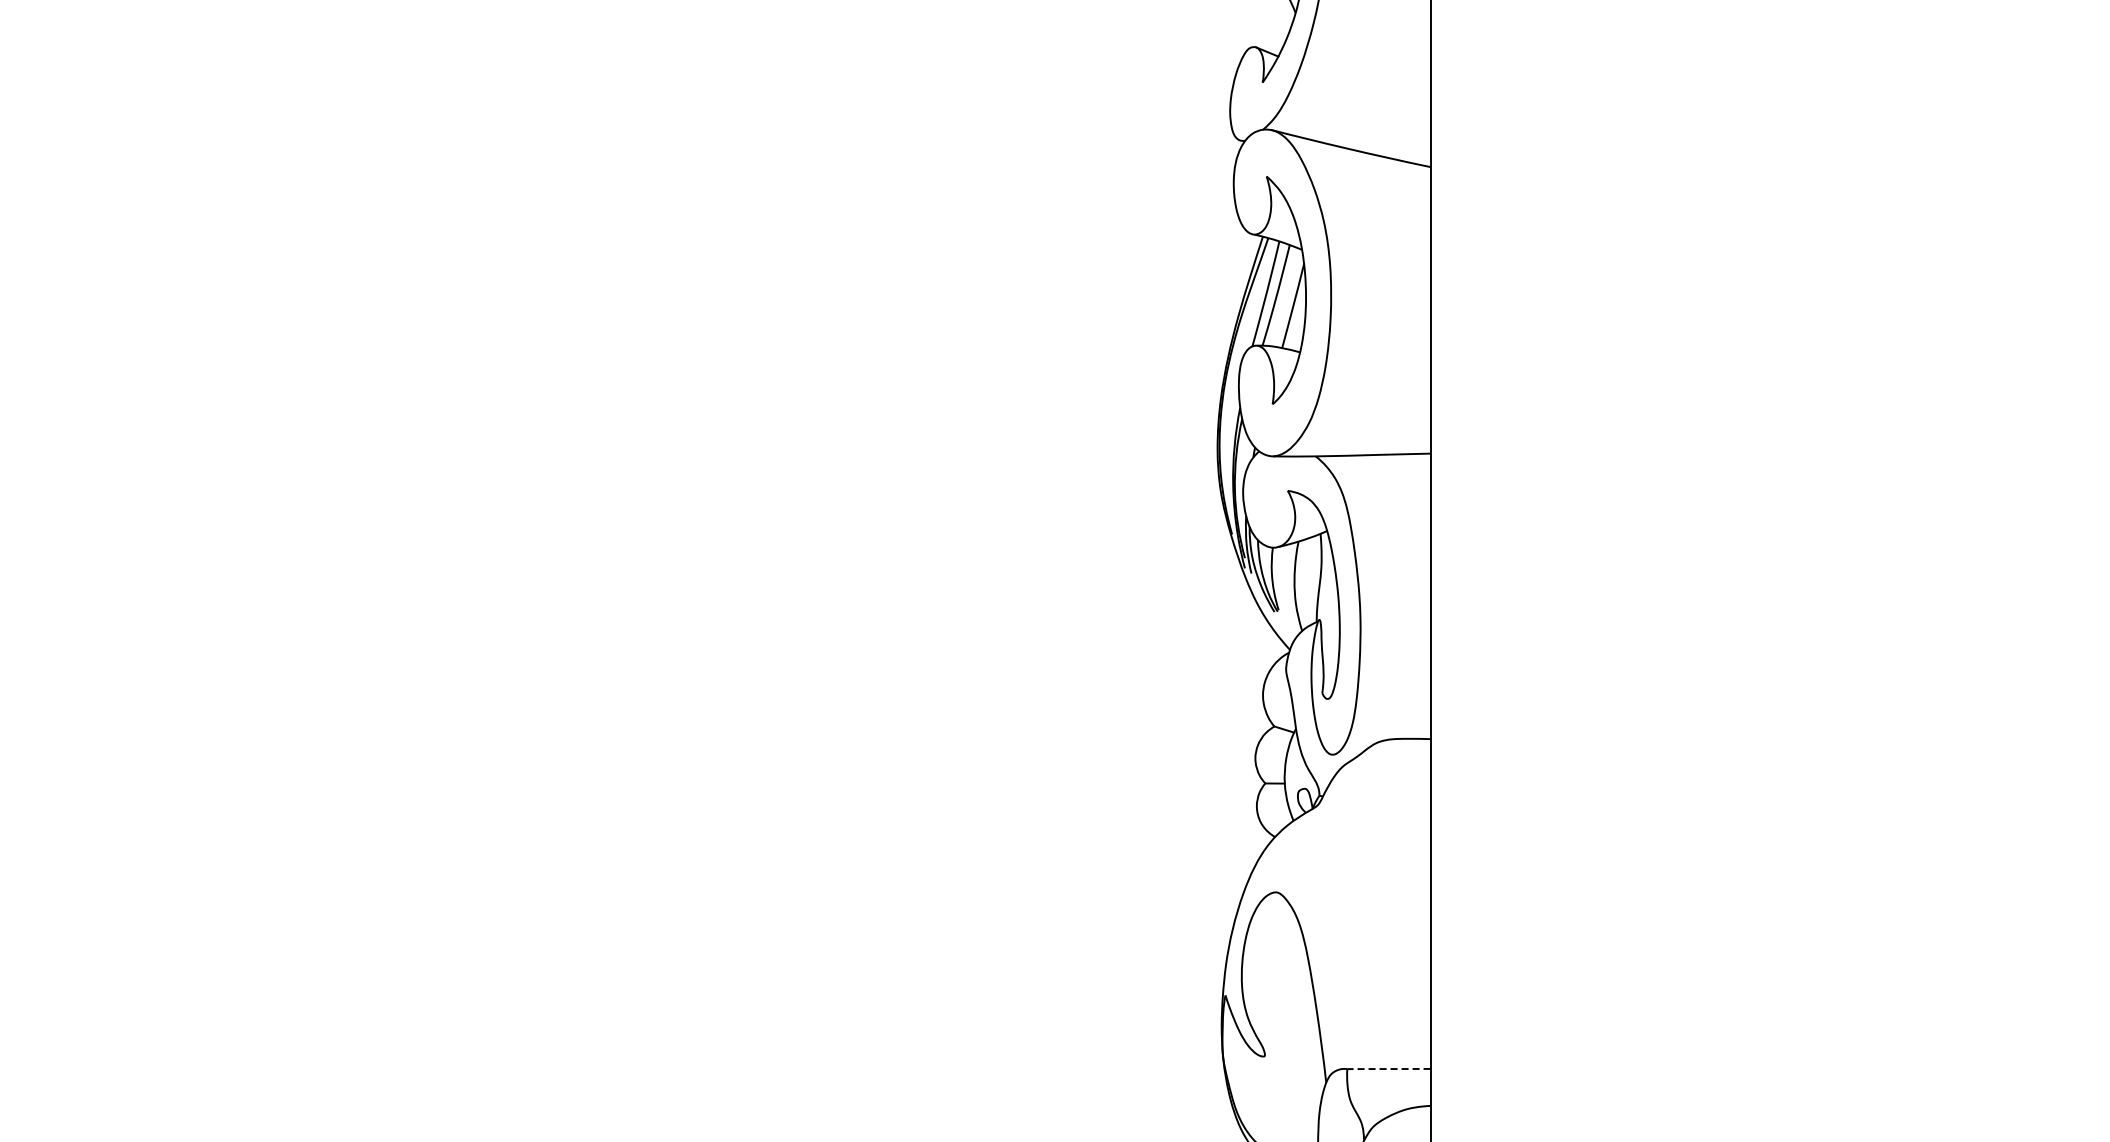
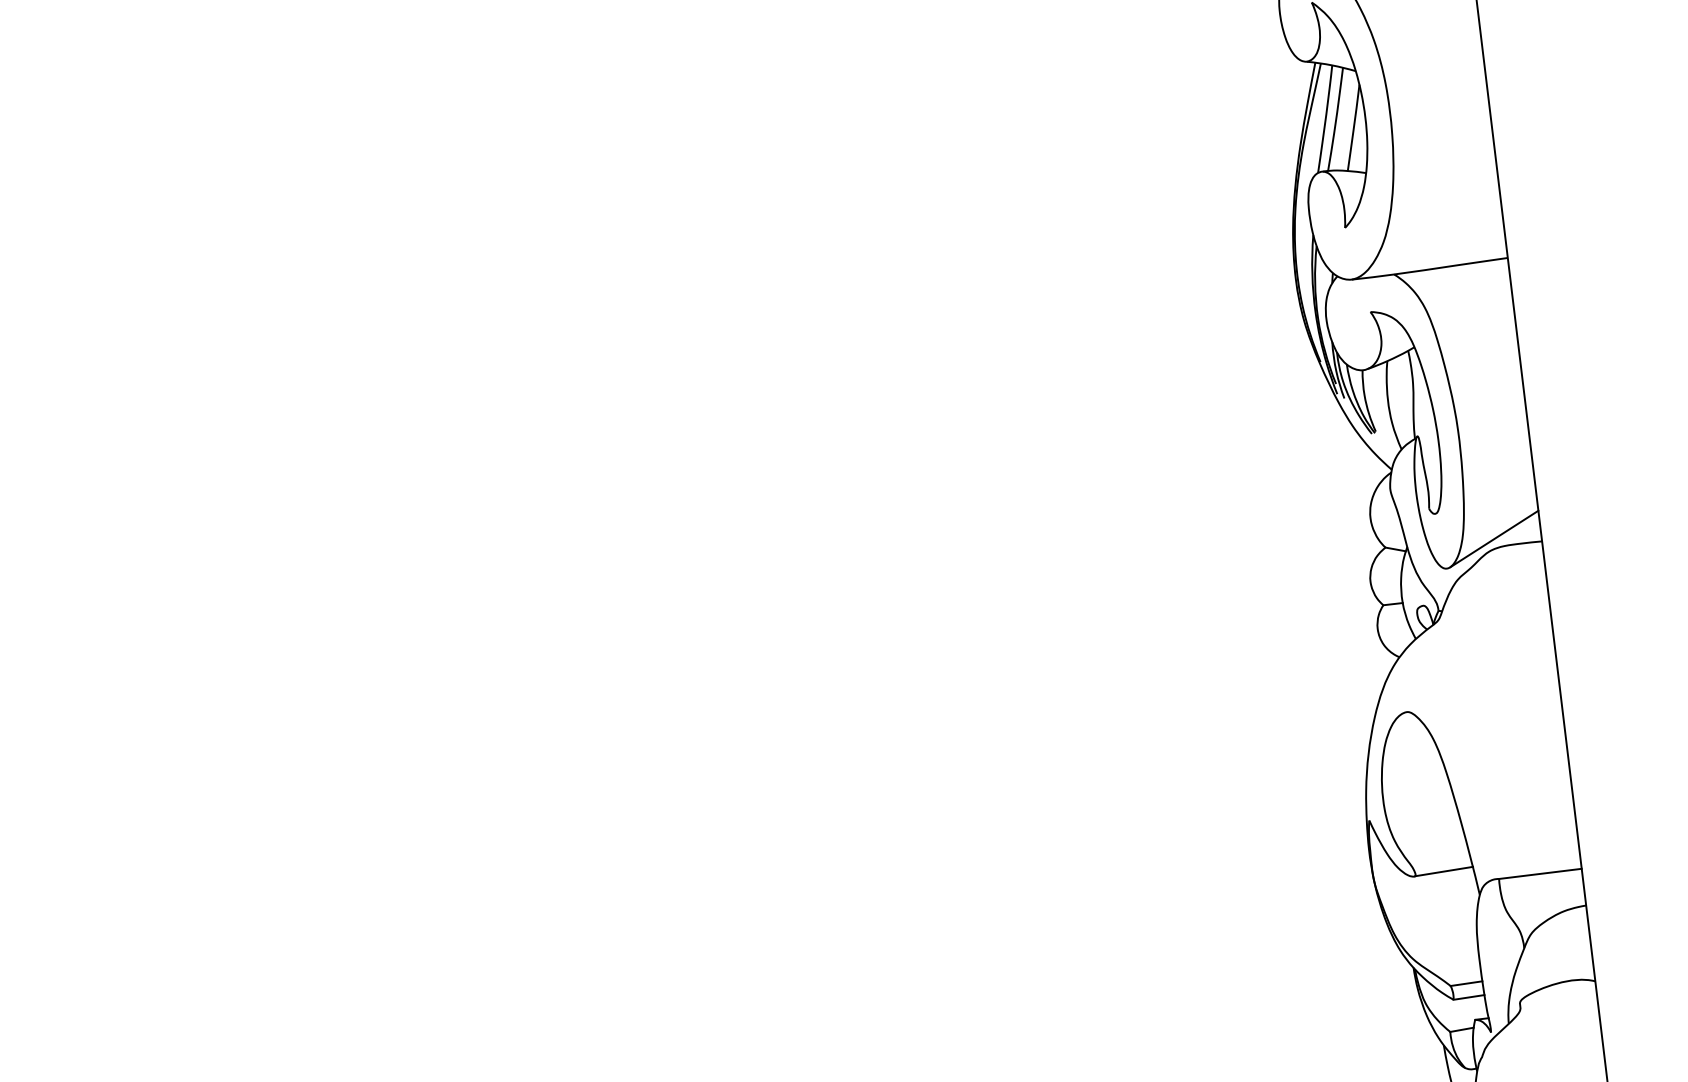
line: (1383, 730) -> (1494, 538), added
line: (1293, 1054) -> (1443, 870), added
line: (1388, 1069) -> (1540, 874), dashed -> solid

